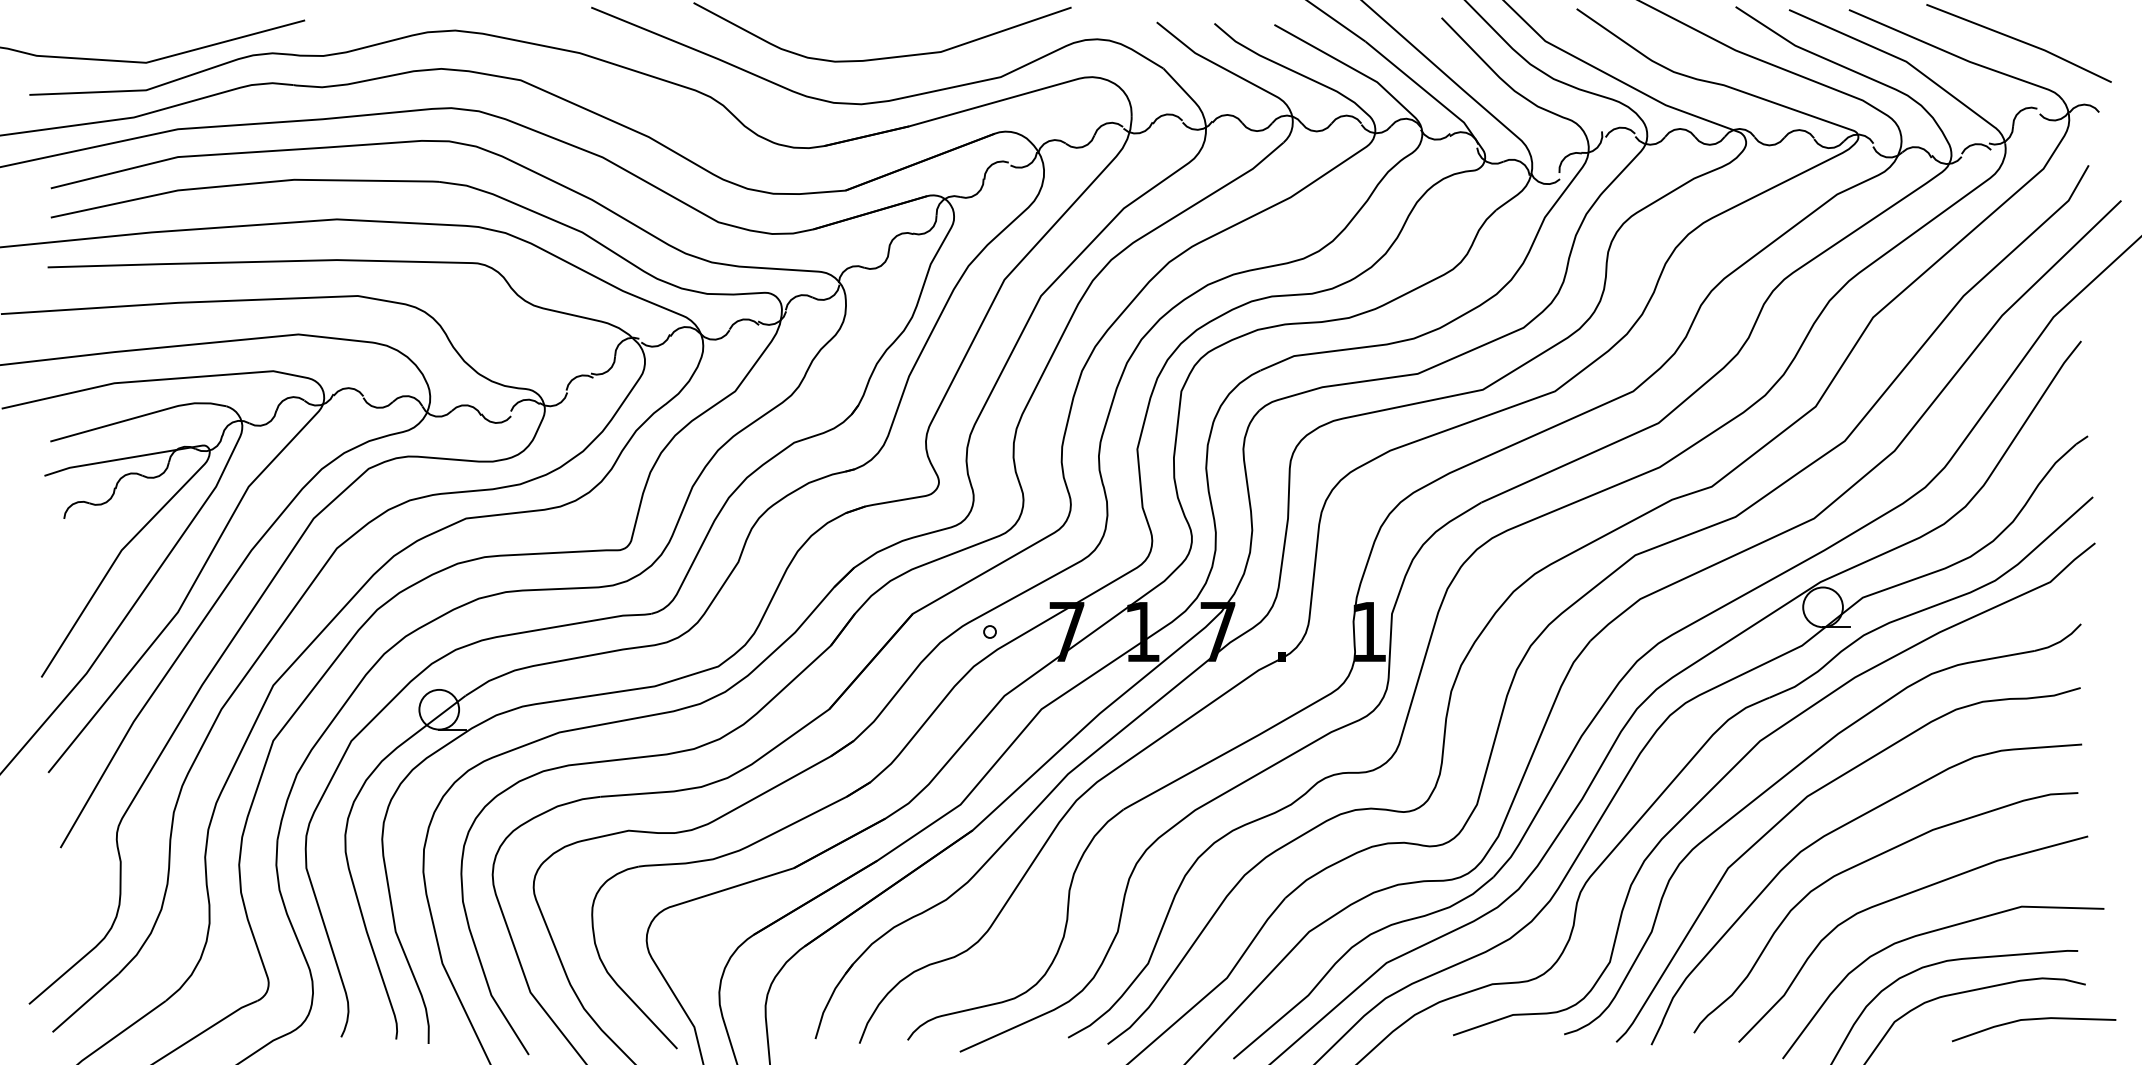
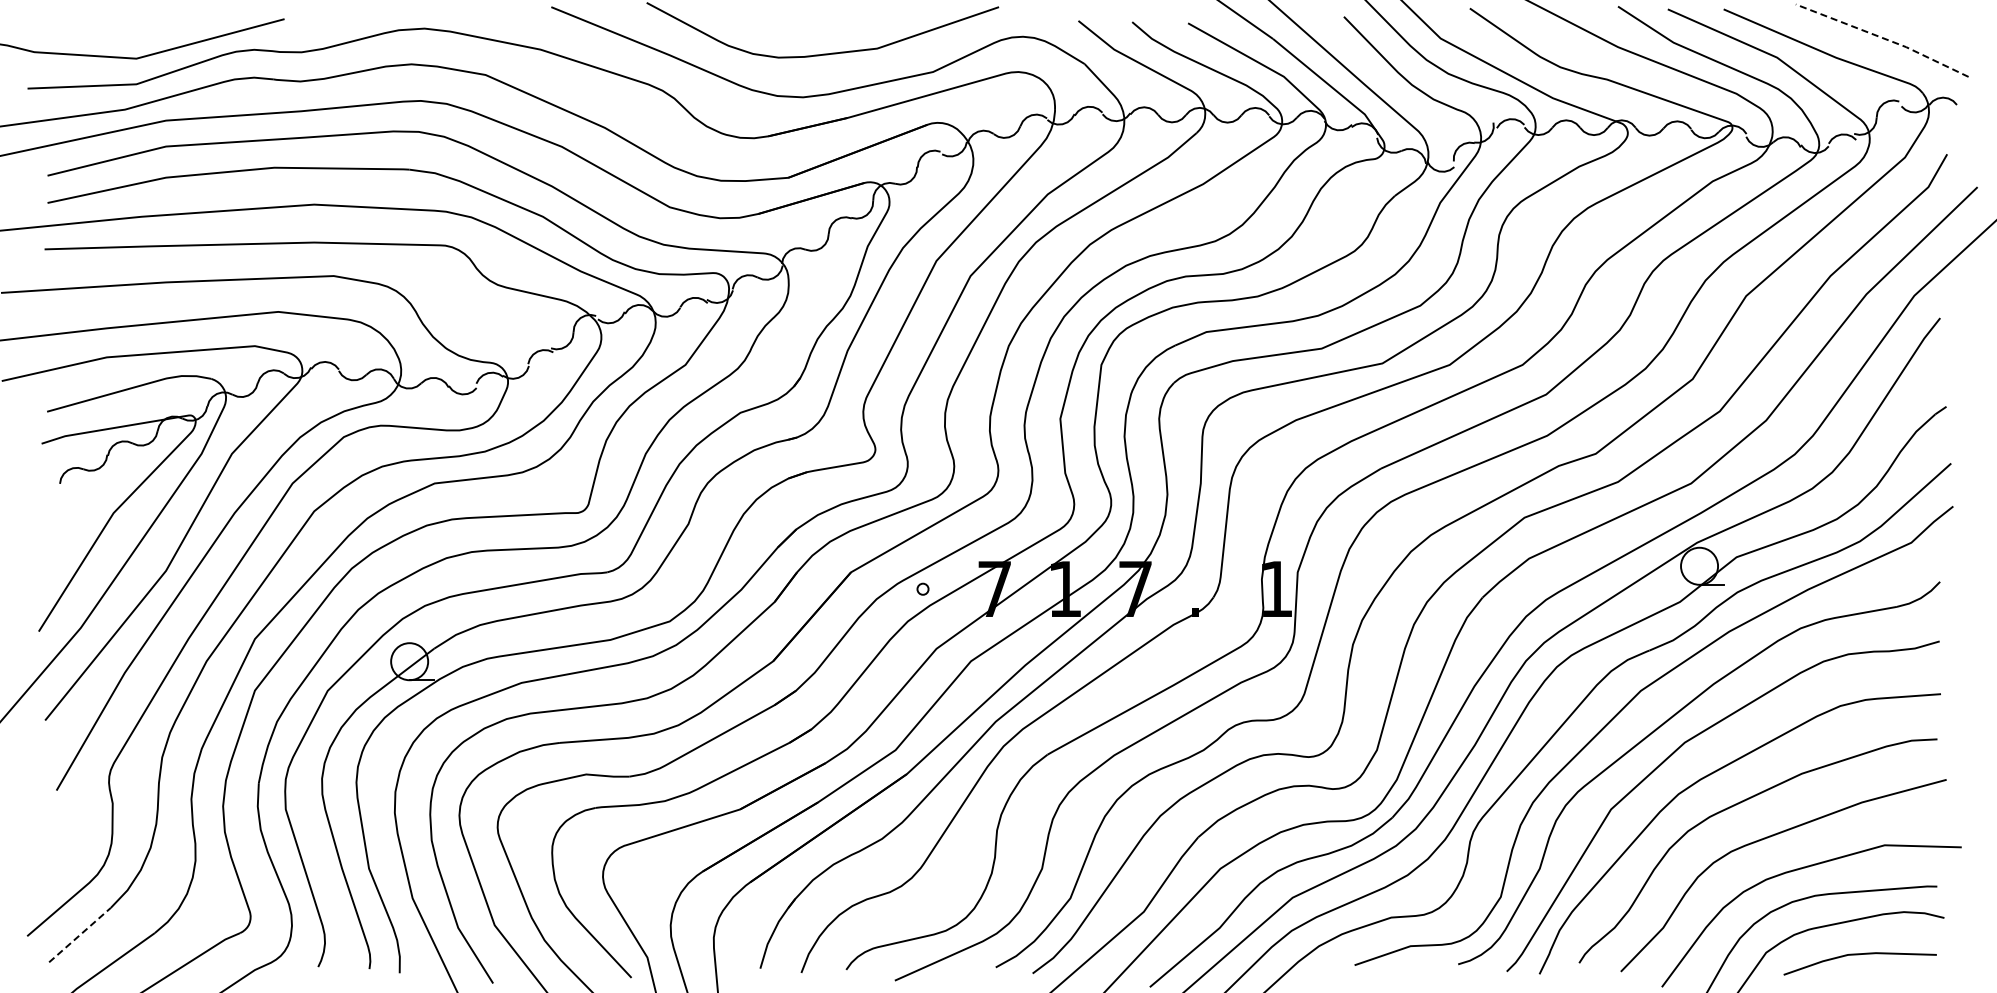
line: (2020, 41) -> (1883, 38), solid -> dashed
line: (86, 1002) -> (80, 934), solid -> dashed
line: (2033, 1020) -> (1859, 955), moved

